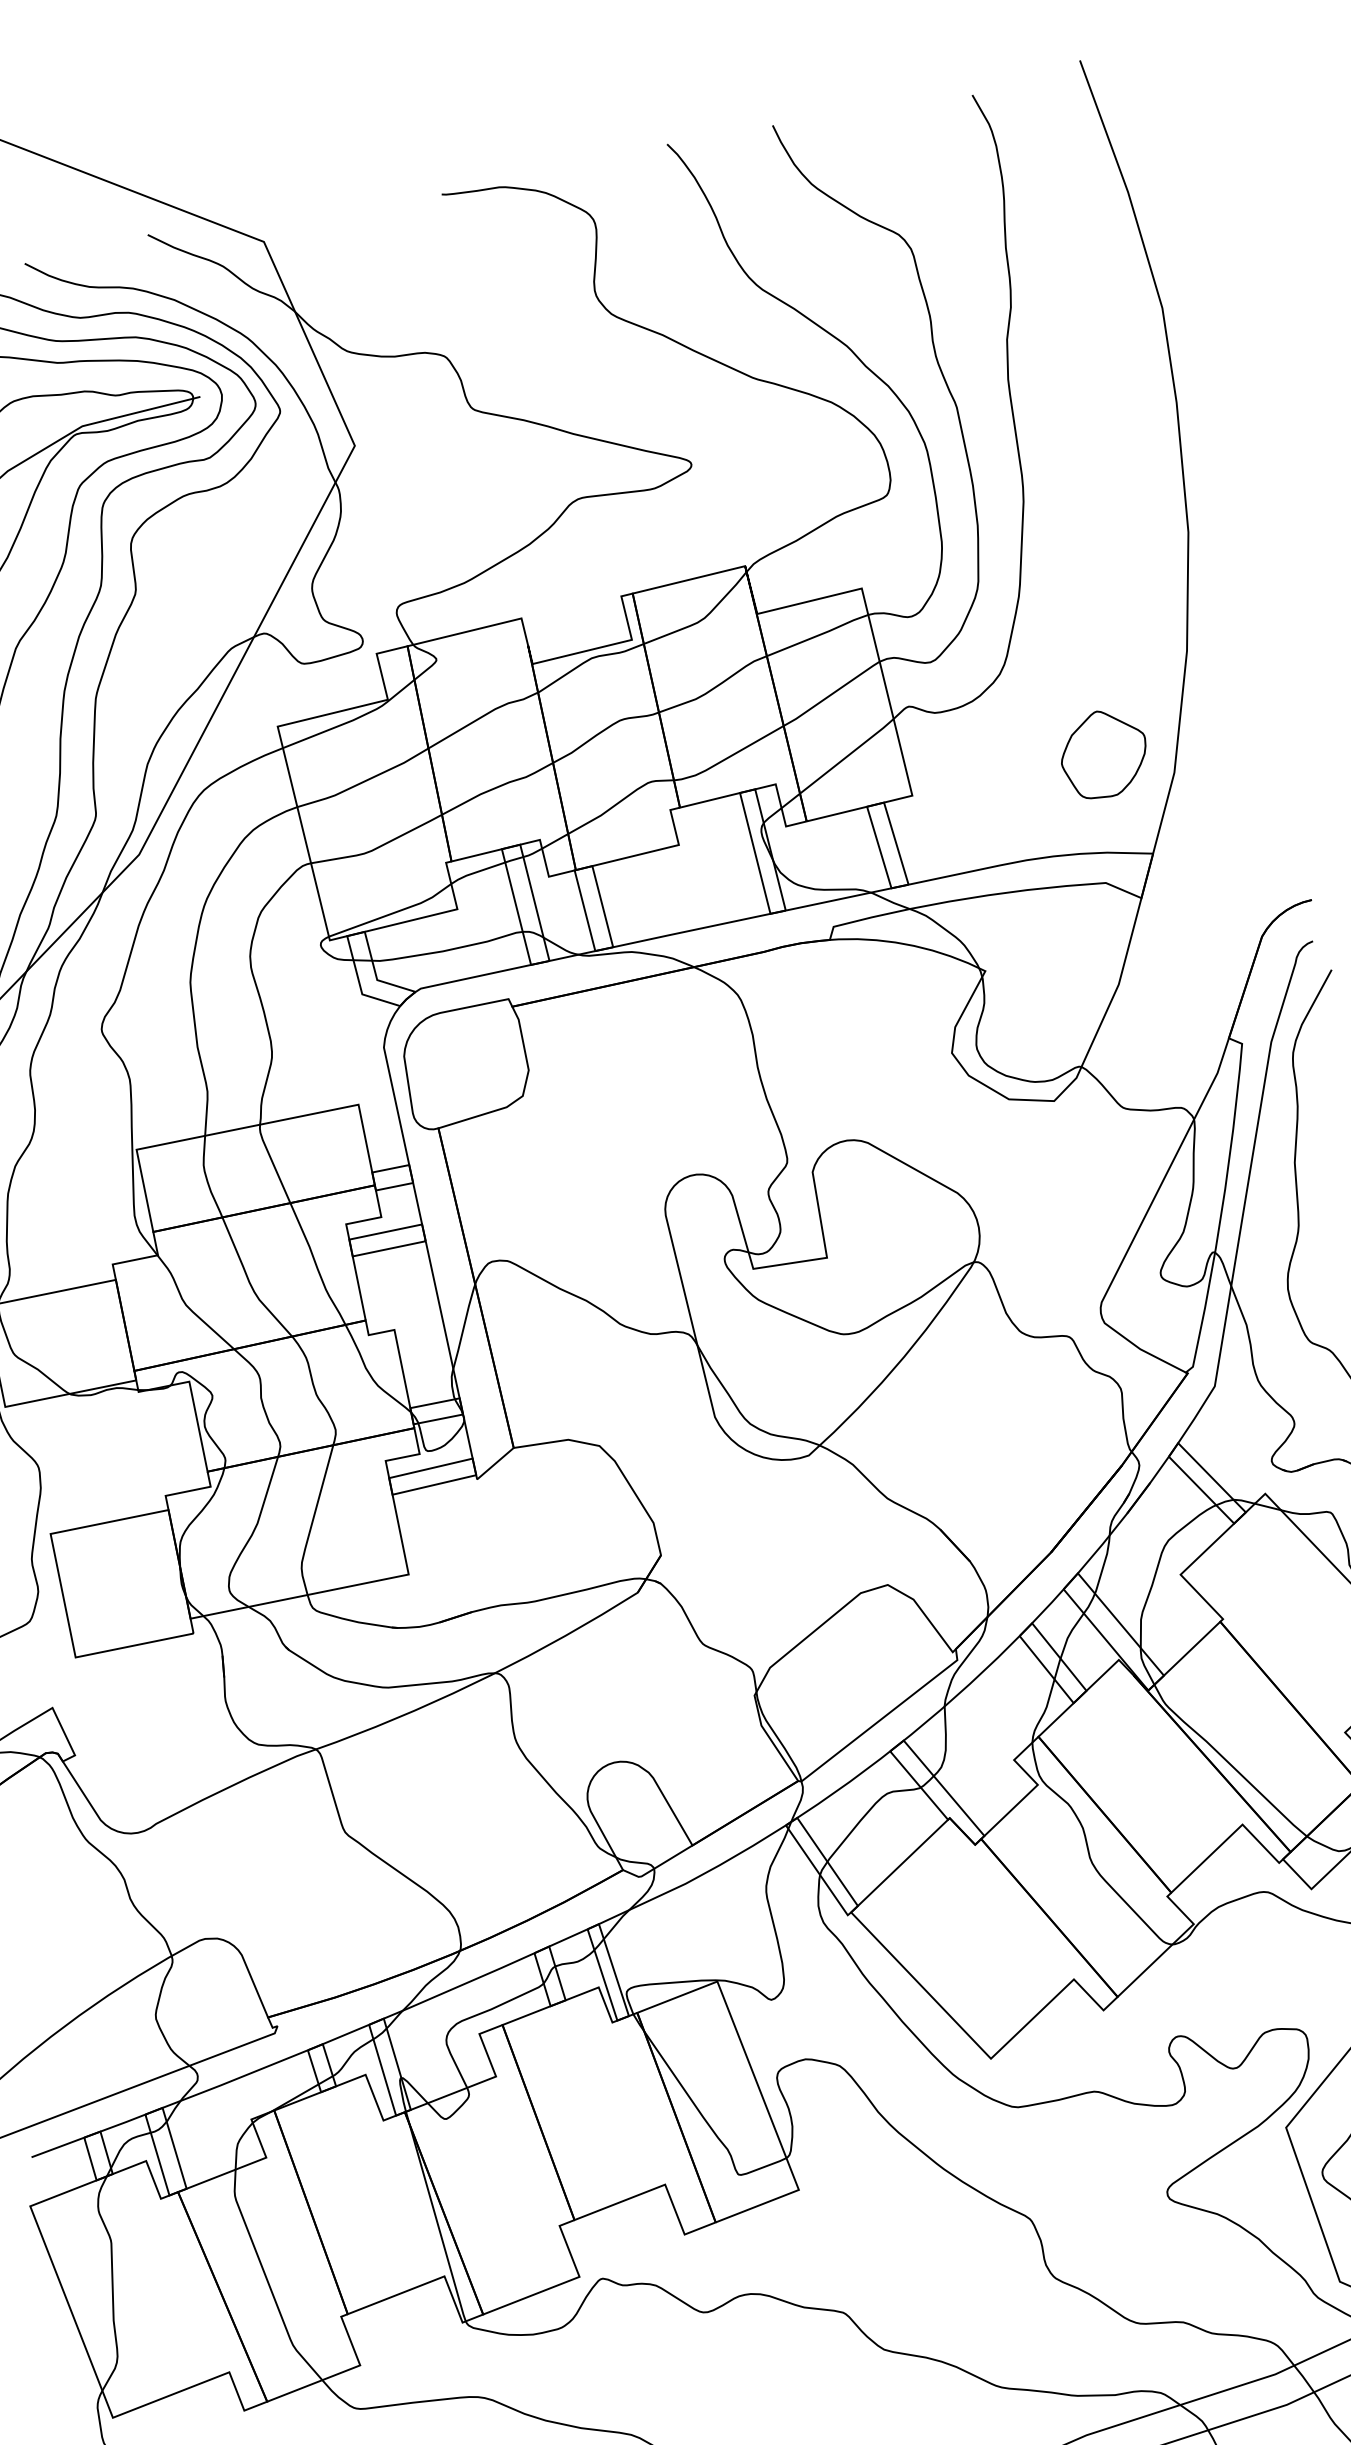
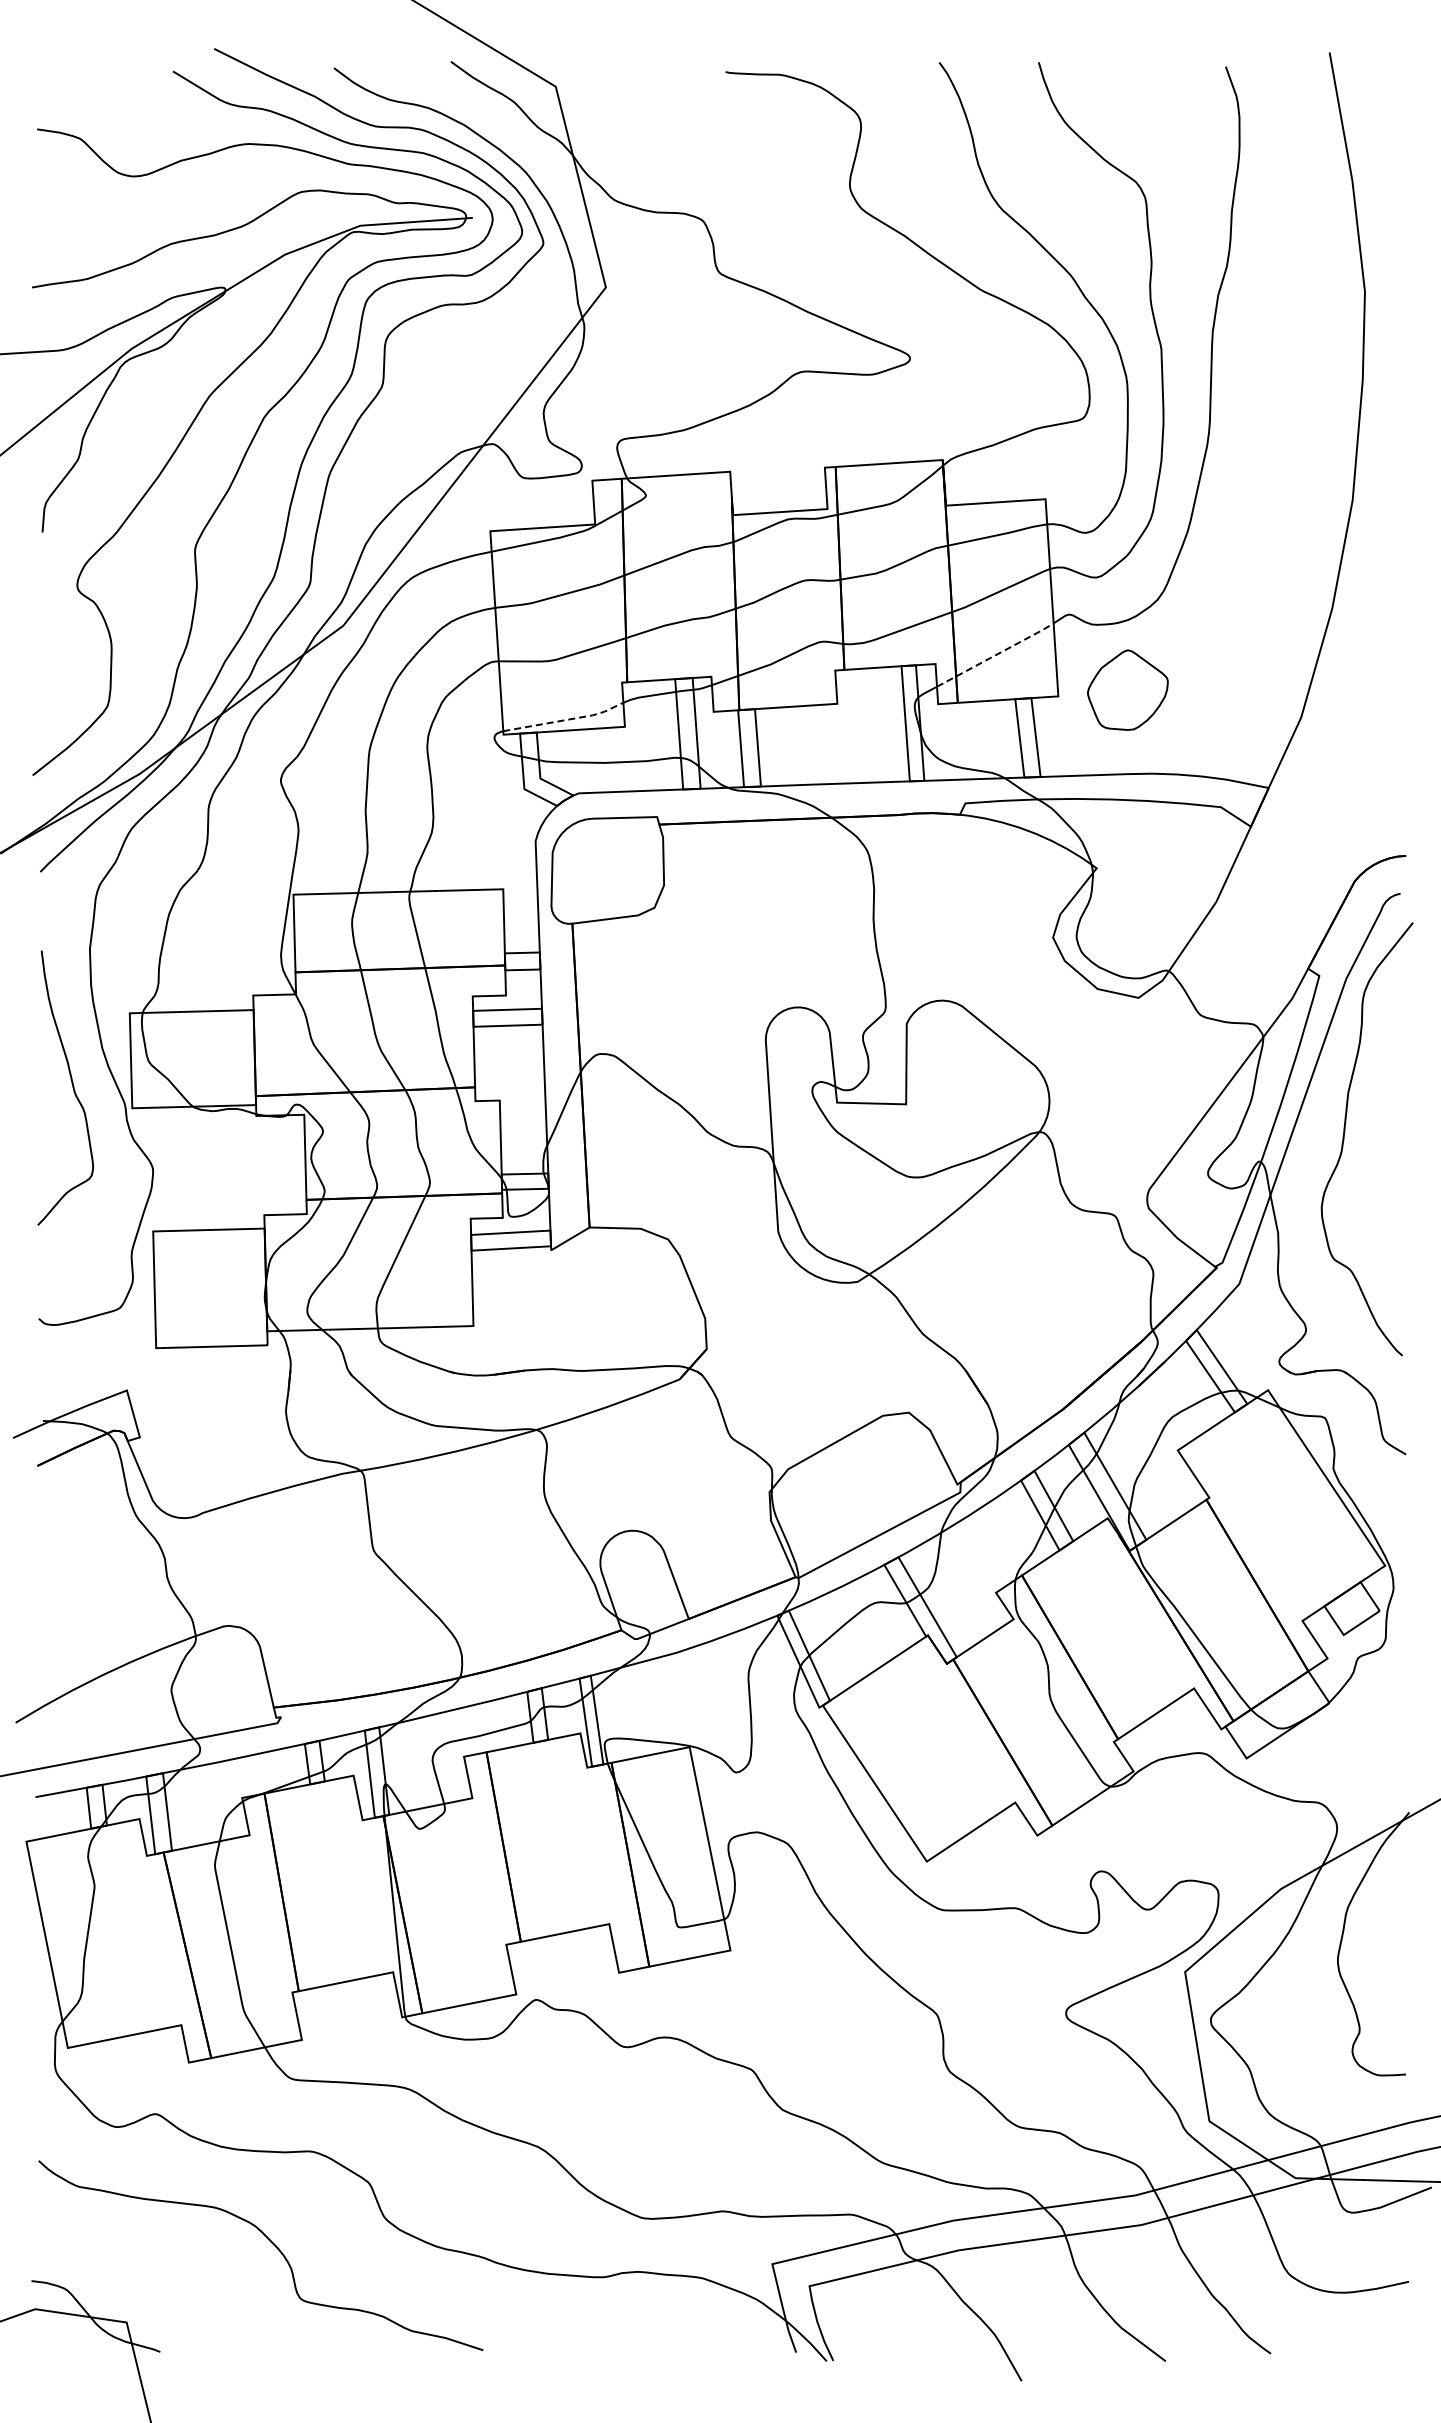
part: (1103, 753) -> (1127, 689), moved
line: (837, 764) -> (995, 655), solid -> dashed
line: (394, 913) -> (566, 720), solid -> dashed

